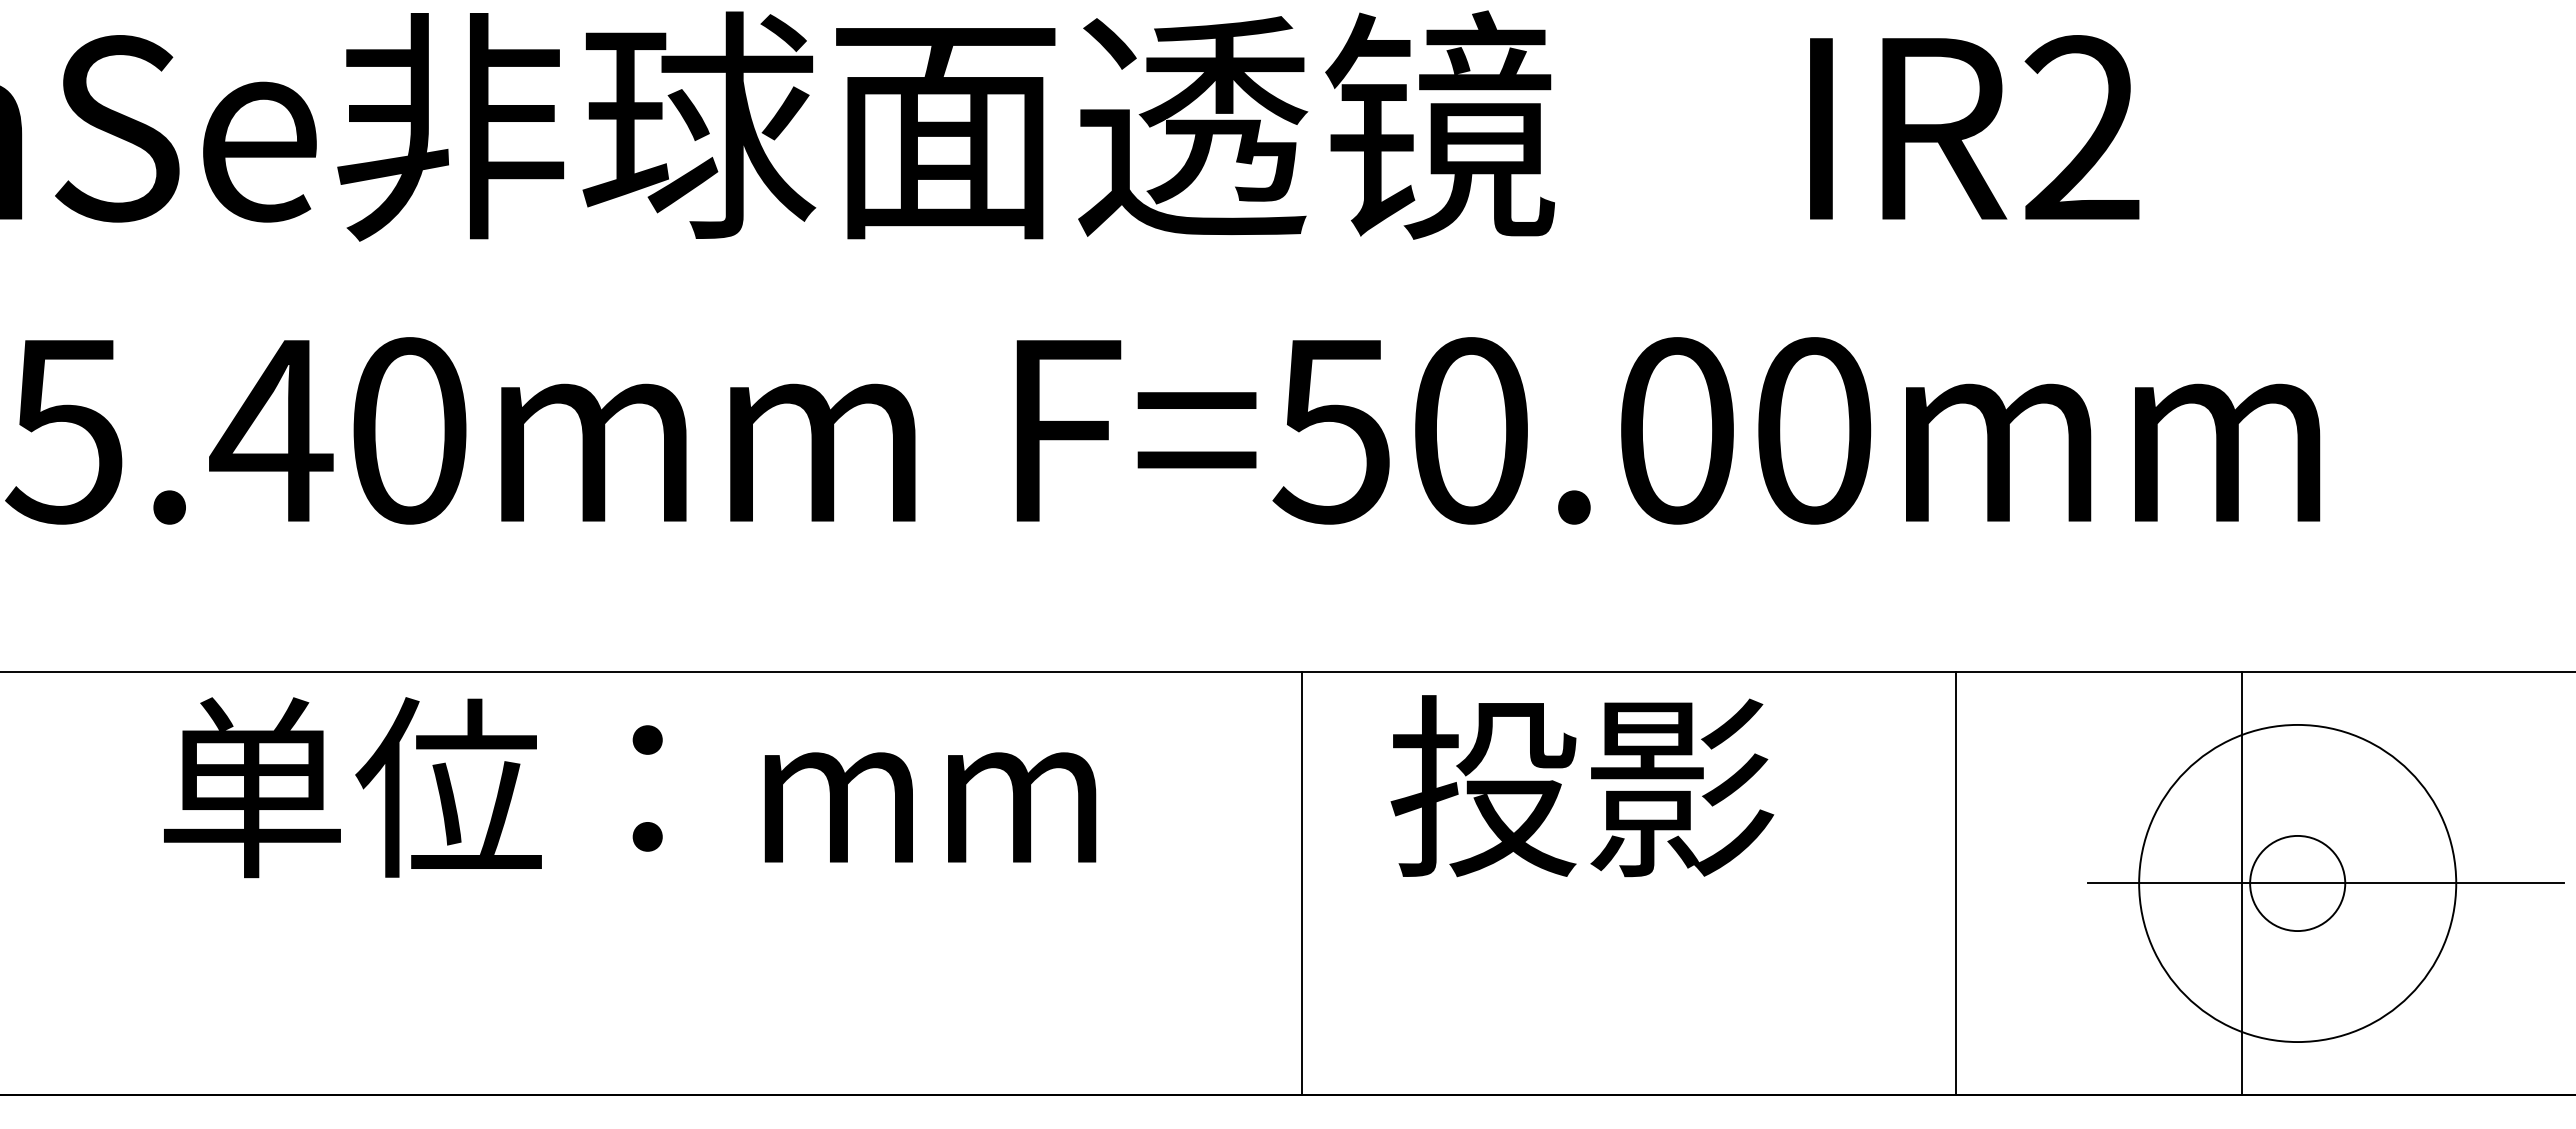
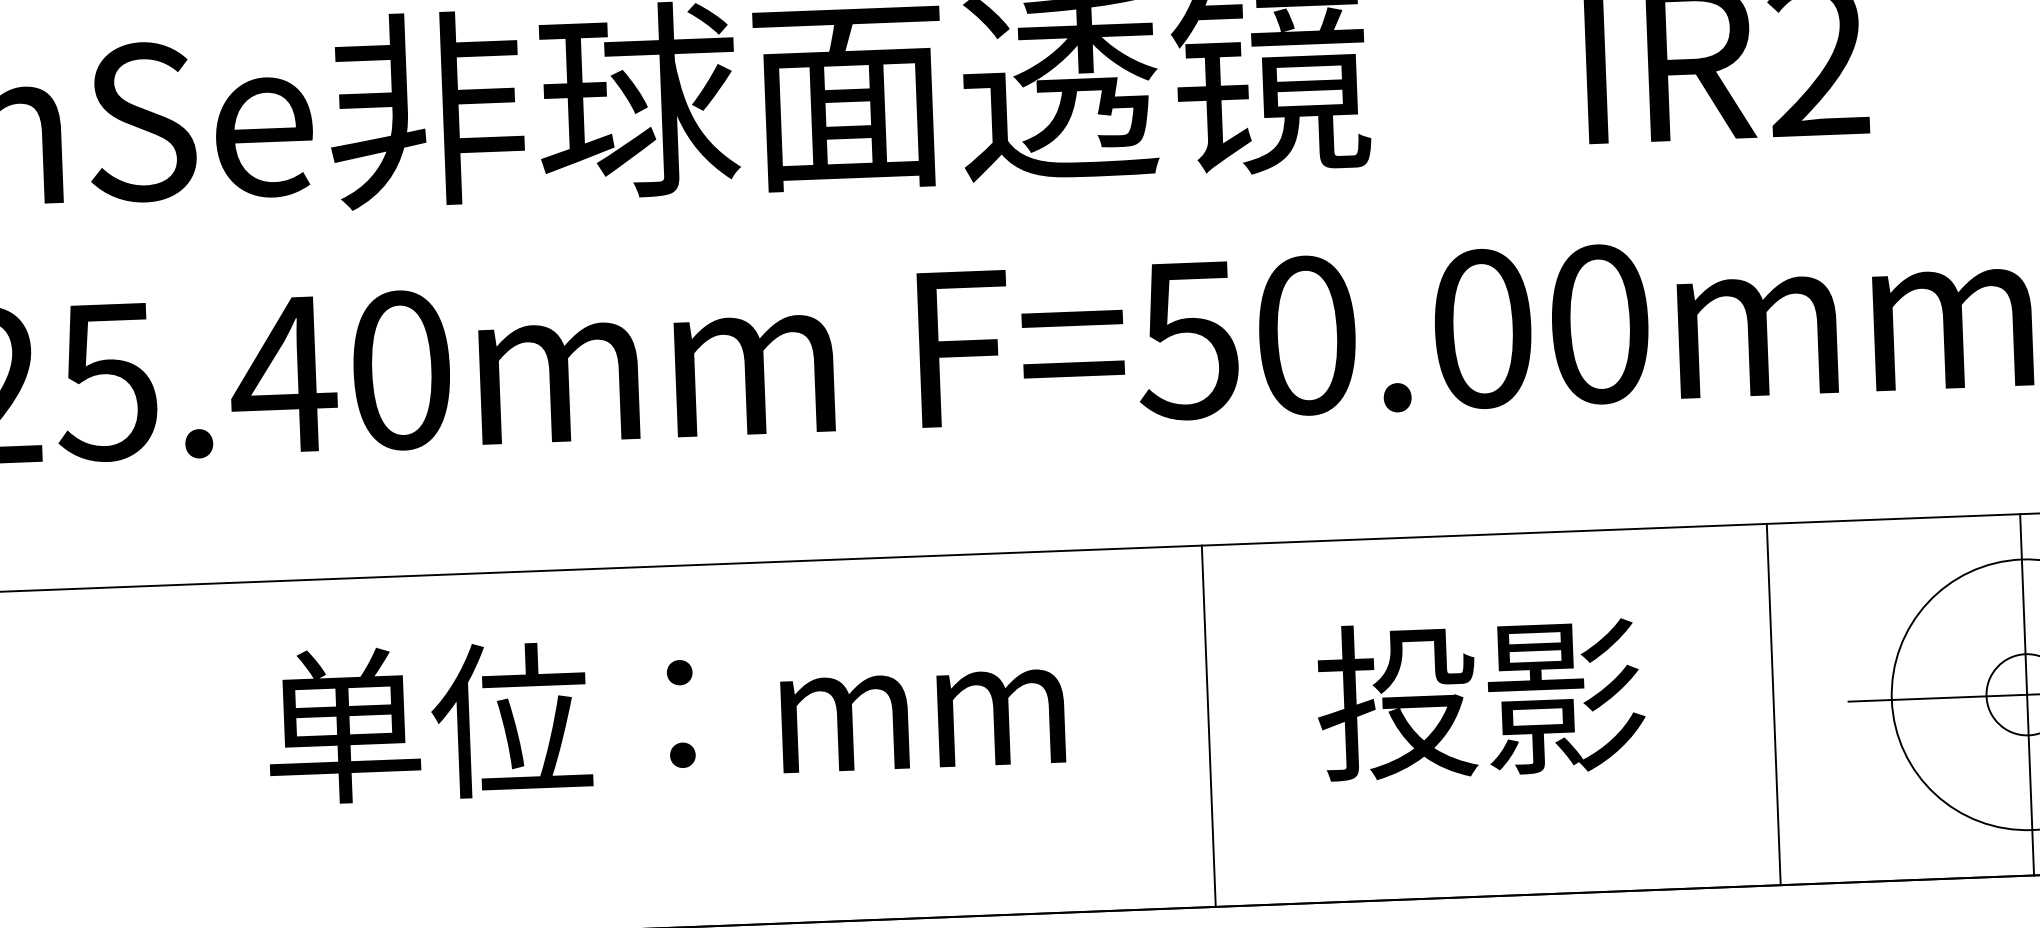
text: (1582, 786) -> (1481, 698), moved
text: (630, 787) -> (666, 713), moved
line: (1301, 883) -> (1208, 726), moved
line: (1955, 883) -> (1773, 704), moved
line: (2241, 883) -> (2026, 694), moved

